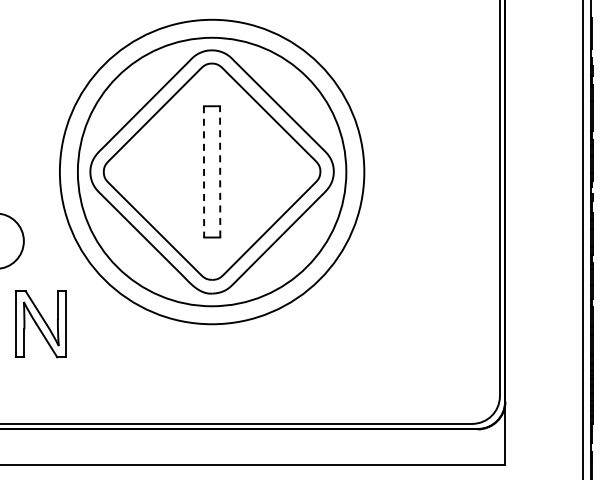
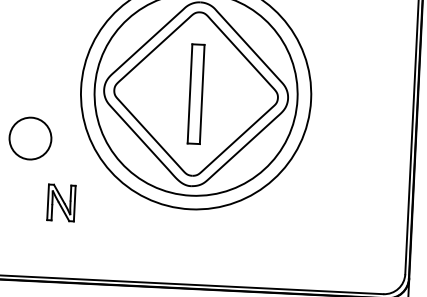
line: (204, 171) -> (190, 93), dashed -> solid
line: (220, 171) -> (202, 94), dashed -> solid
part: (41, 323) -> (61, 202), size x0.71

